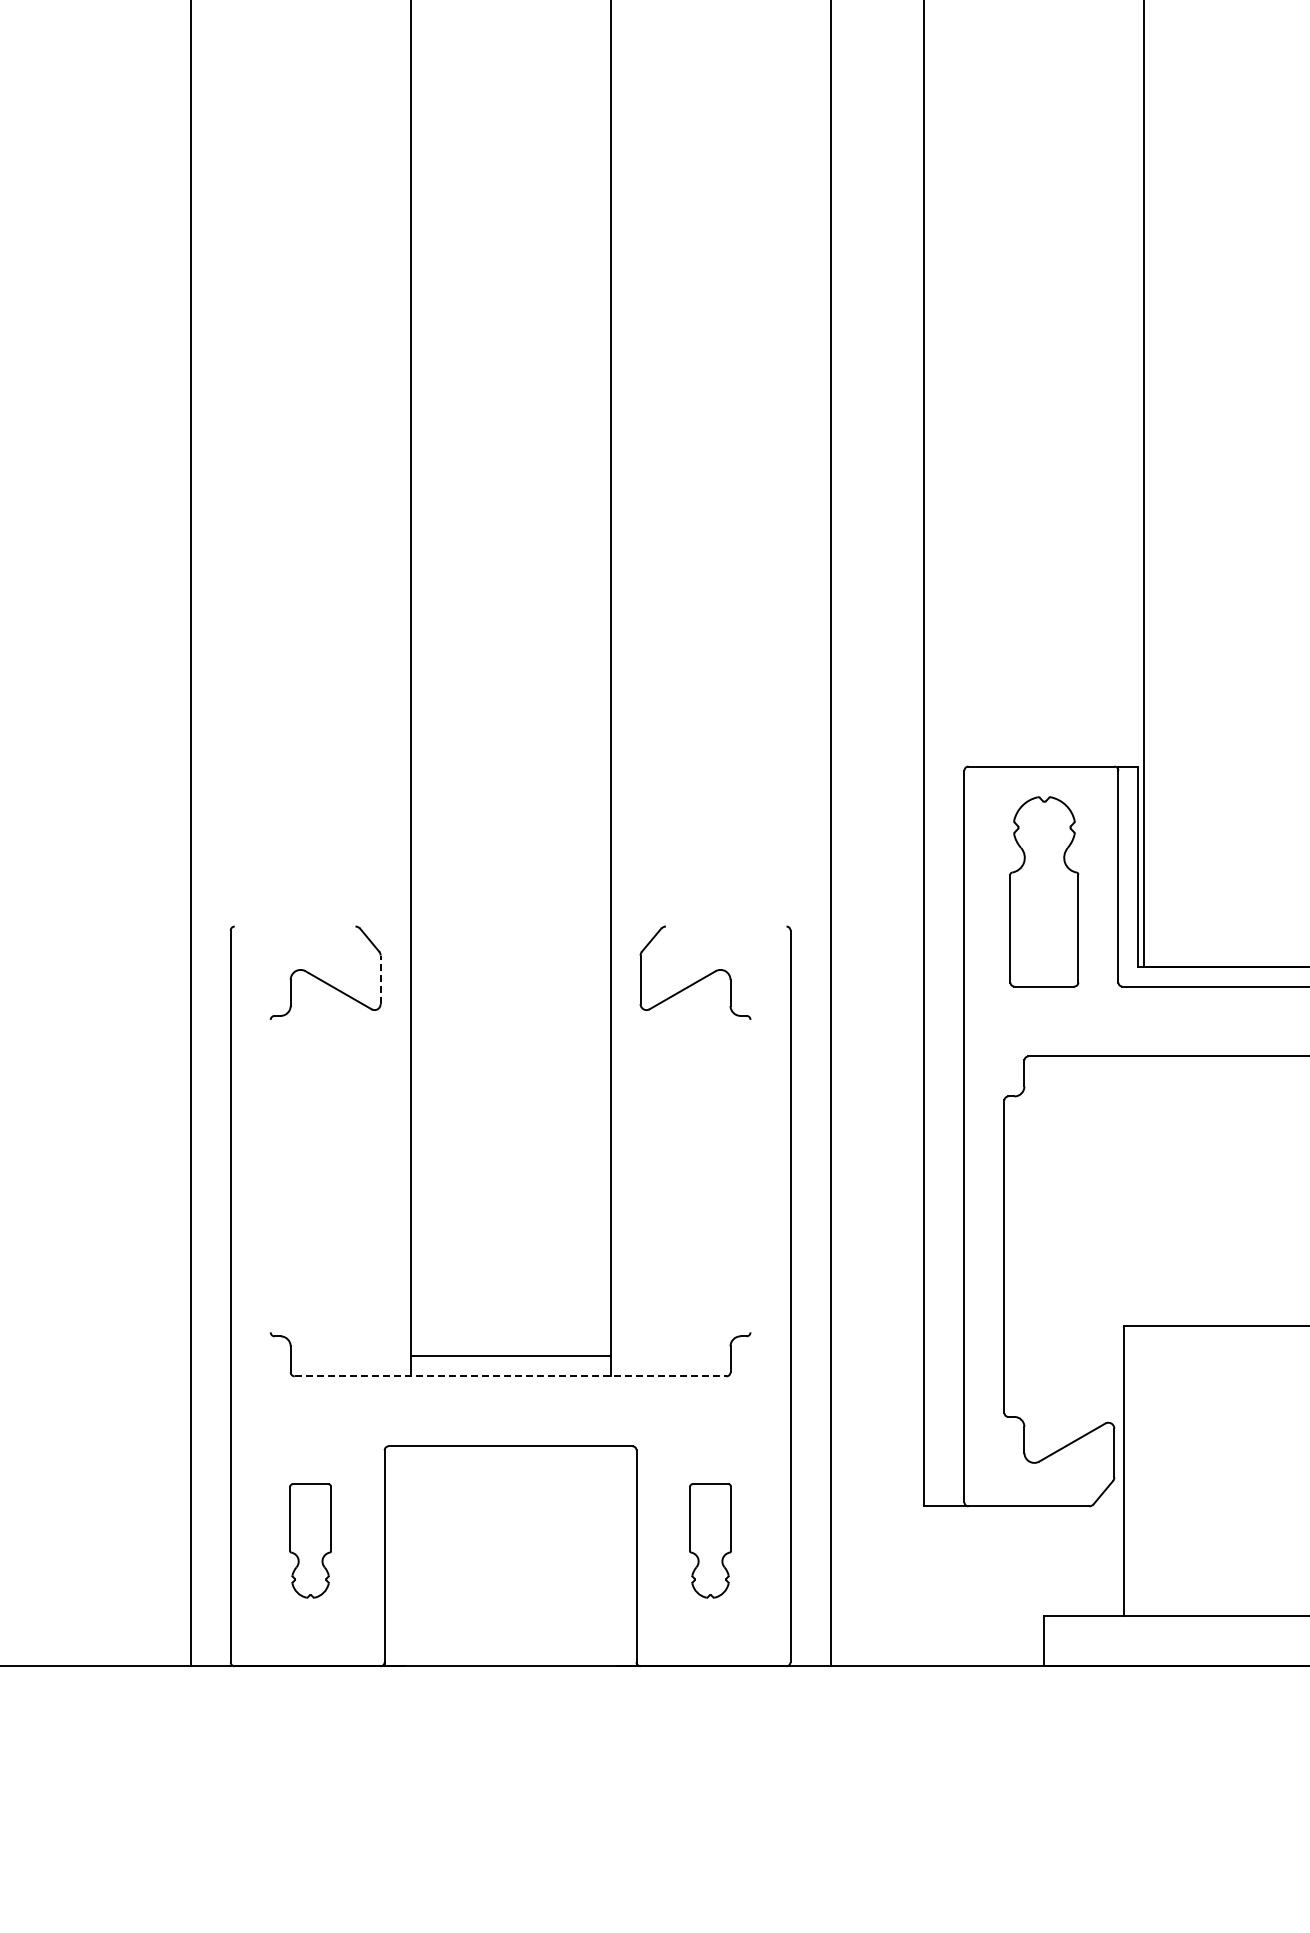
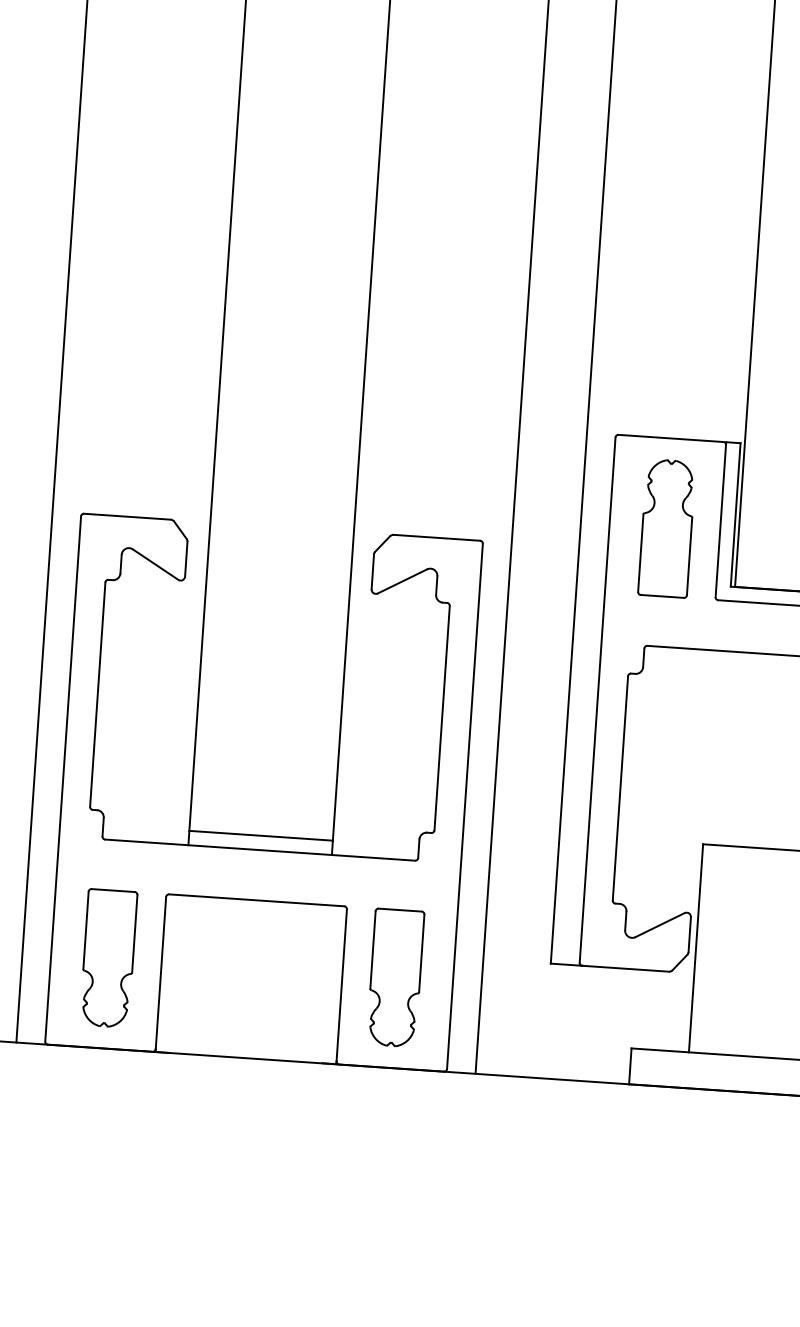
line: (294, 926) -> (127, 516), added
line: (725, 926) -> (436, 537), added
line: (380, 979) -> (186, 558), dashed -> solid
line: (270, 1175) -> (97, 694), added
line: (750, 1175) -> (442, 717), added
line: (510, 1376) -> (260, 850), dashed -> solid
part: (310, 1540) -> (108, 958), size x1.67
part: (710, 1540) -> (395, 977), size x1.67

